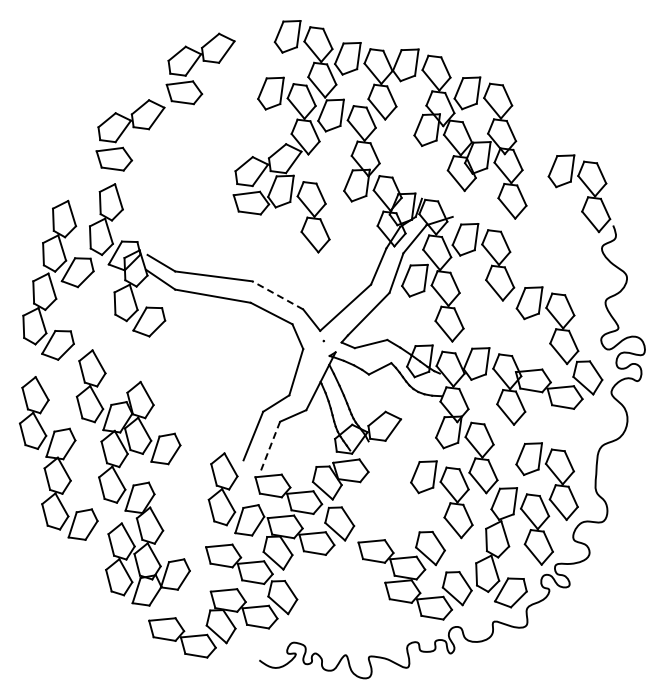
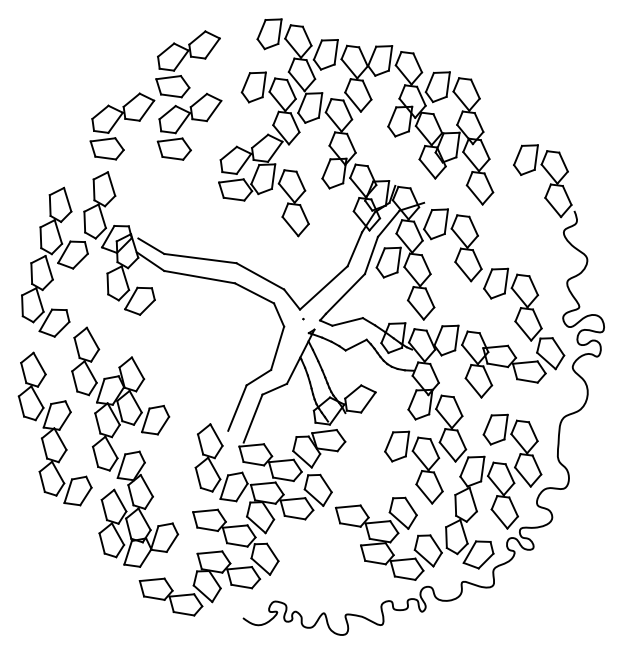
part: (197, 130) -> (185, 121), added
line: (277, 295) -> (260, 276), dashed -> solid
line: (269, 447) -> (252, 418), dashed -> solid

